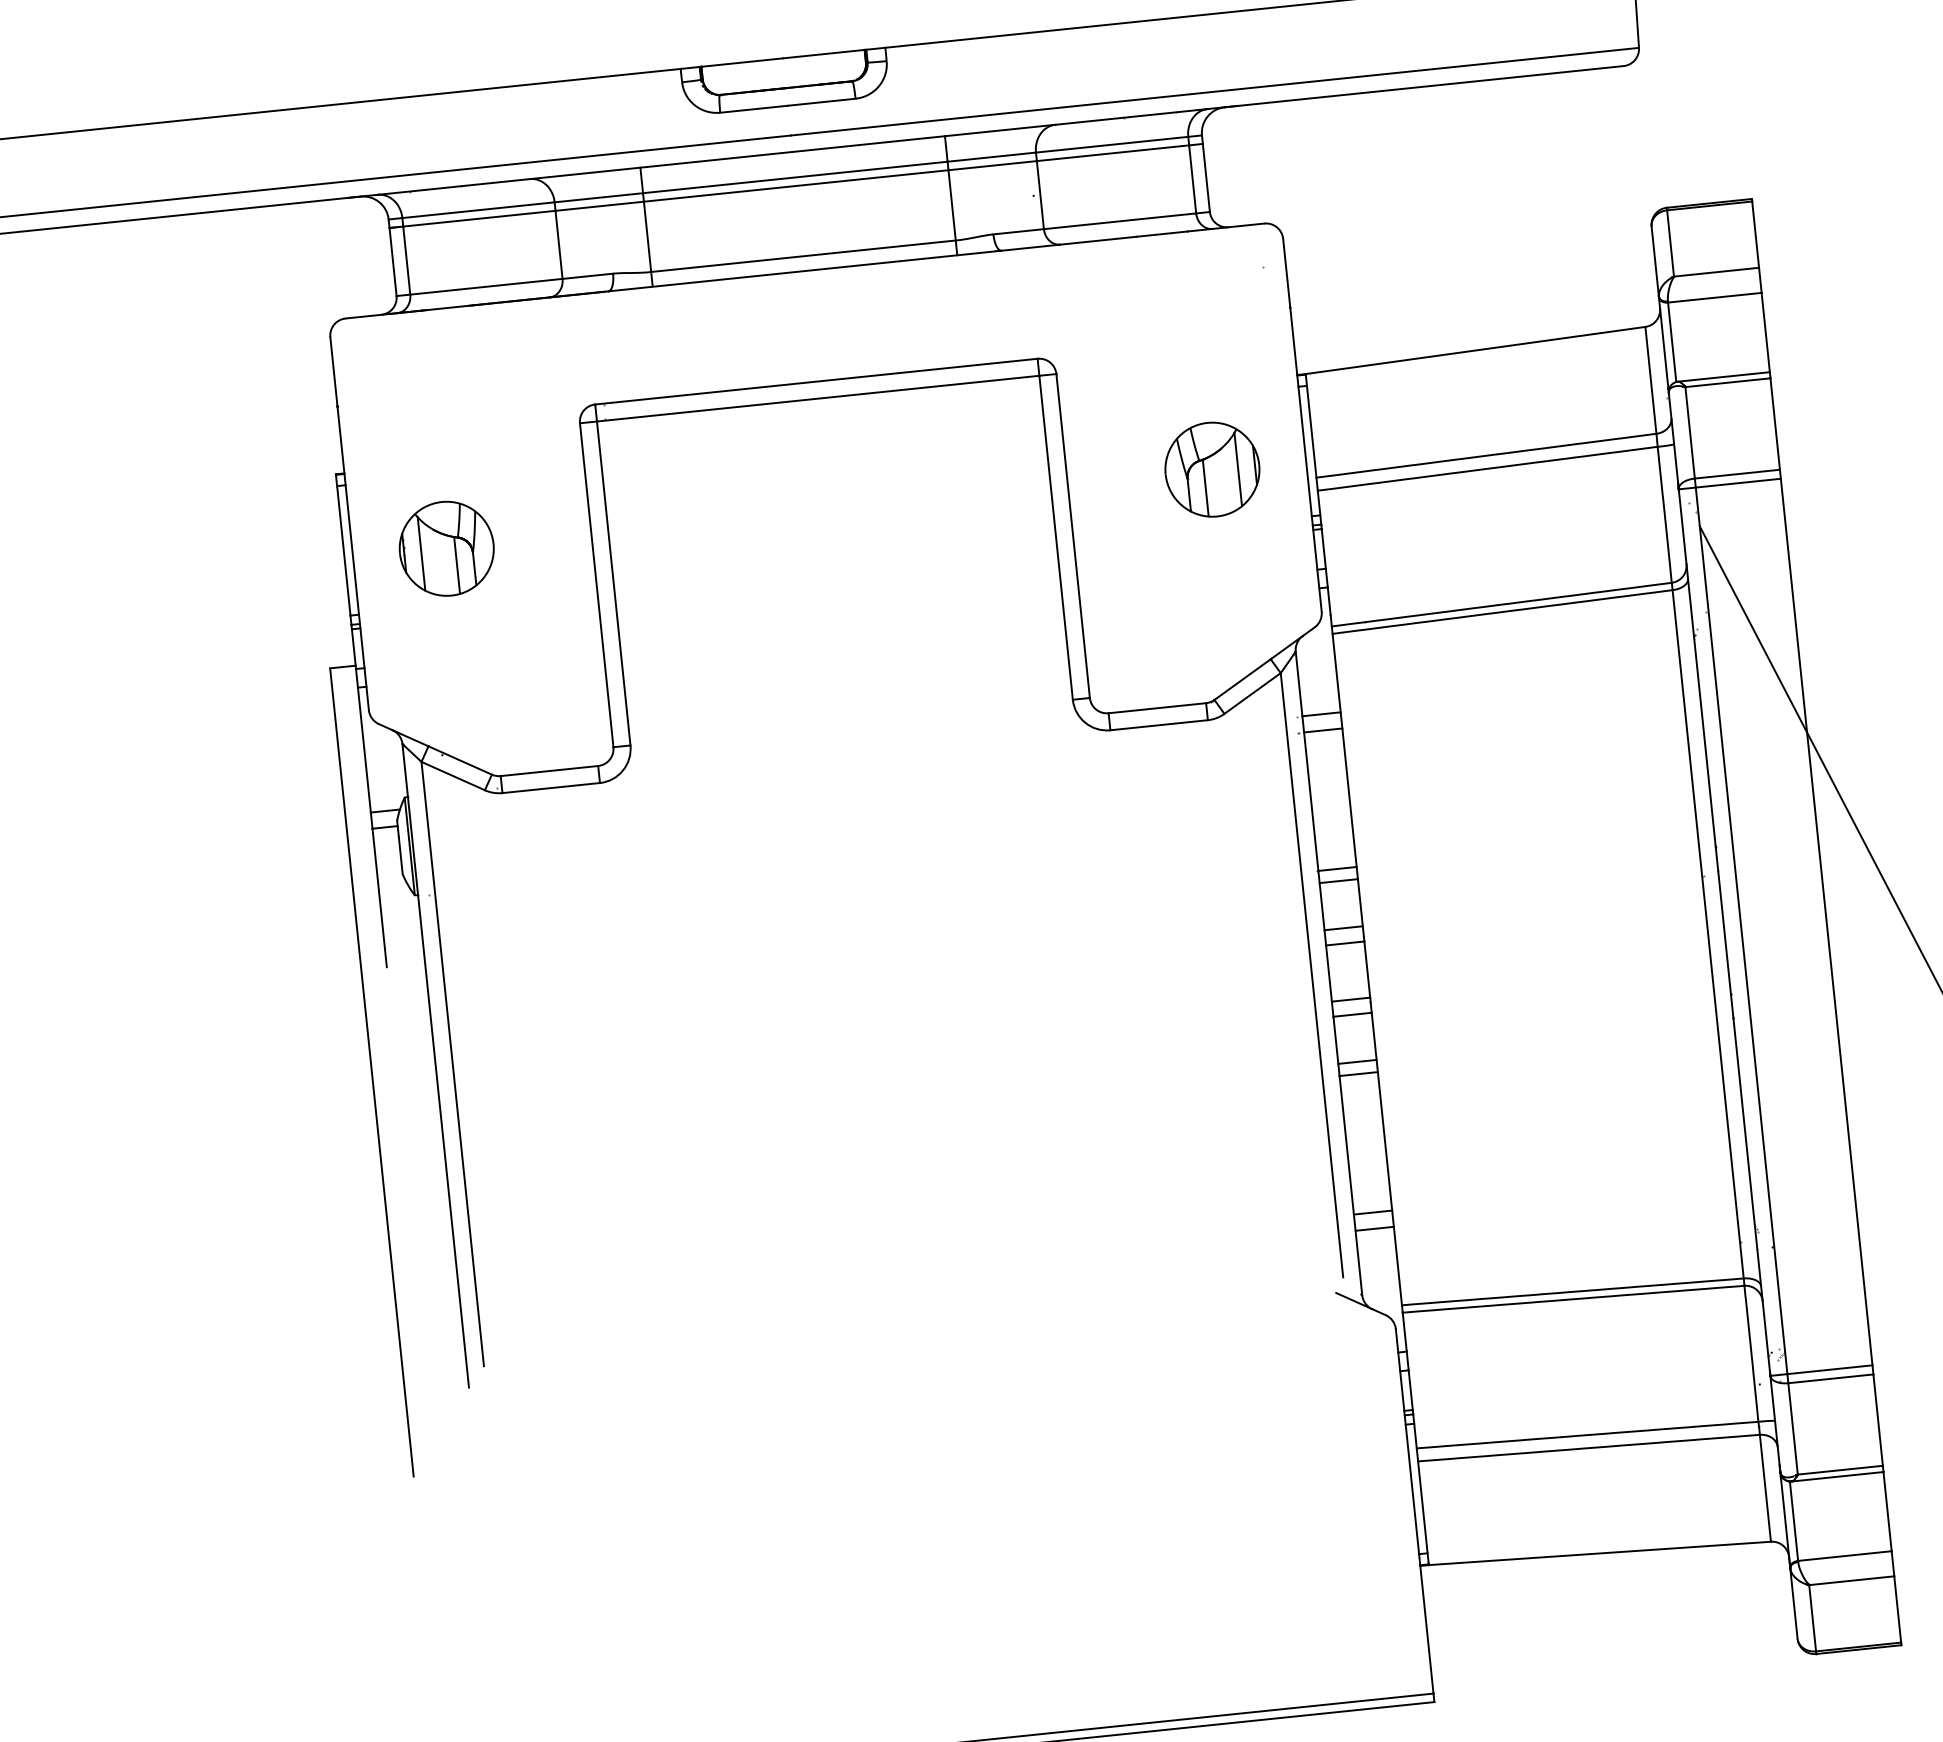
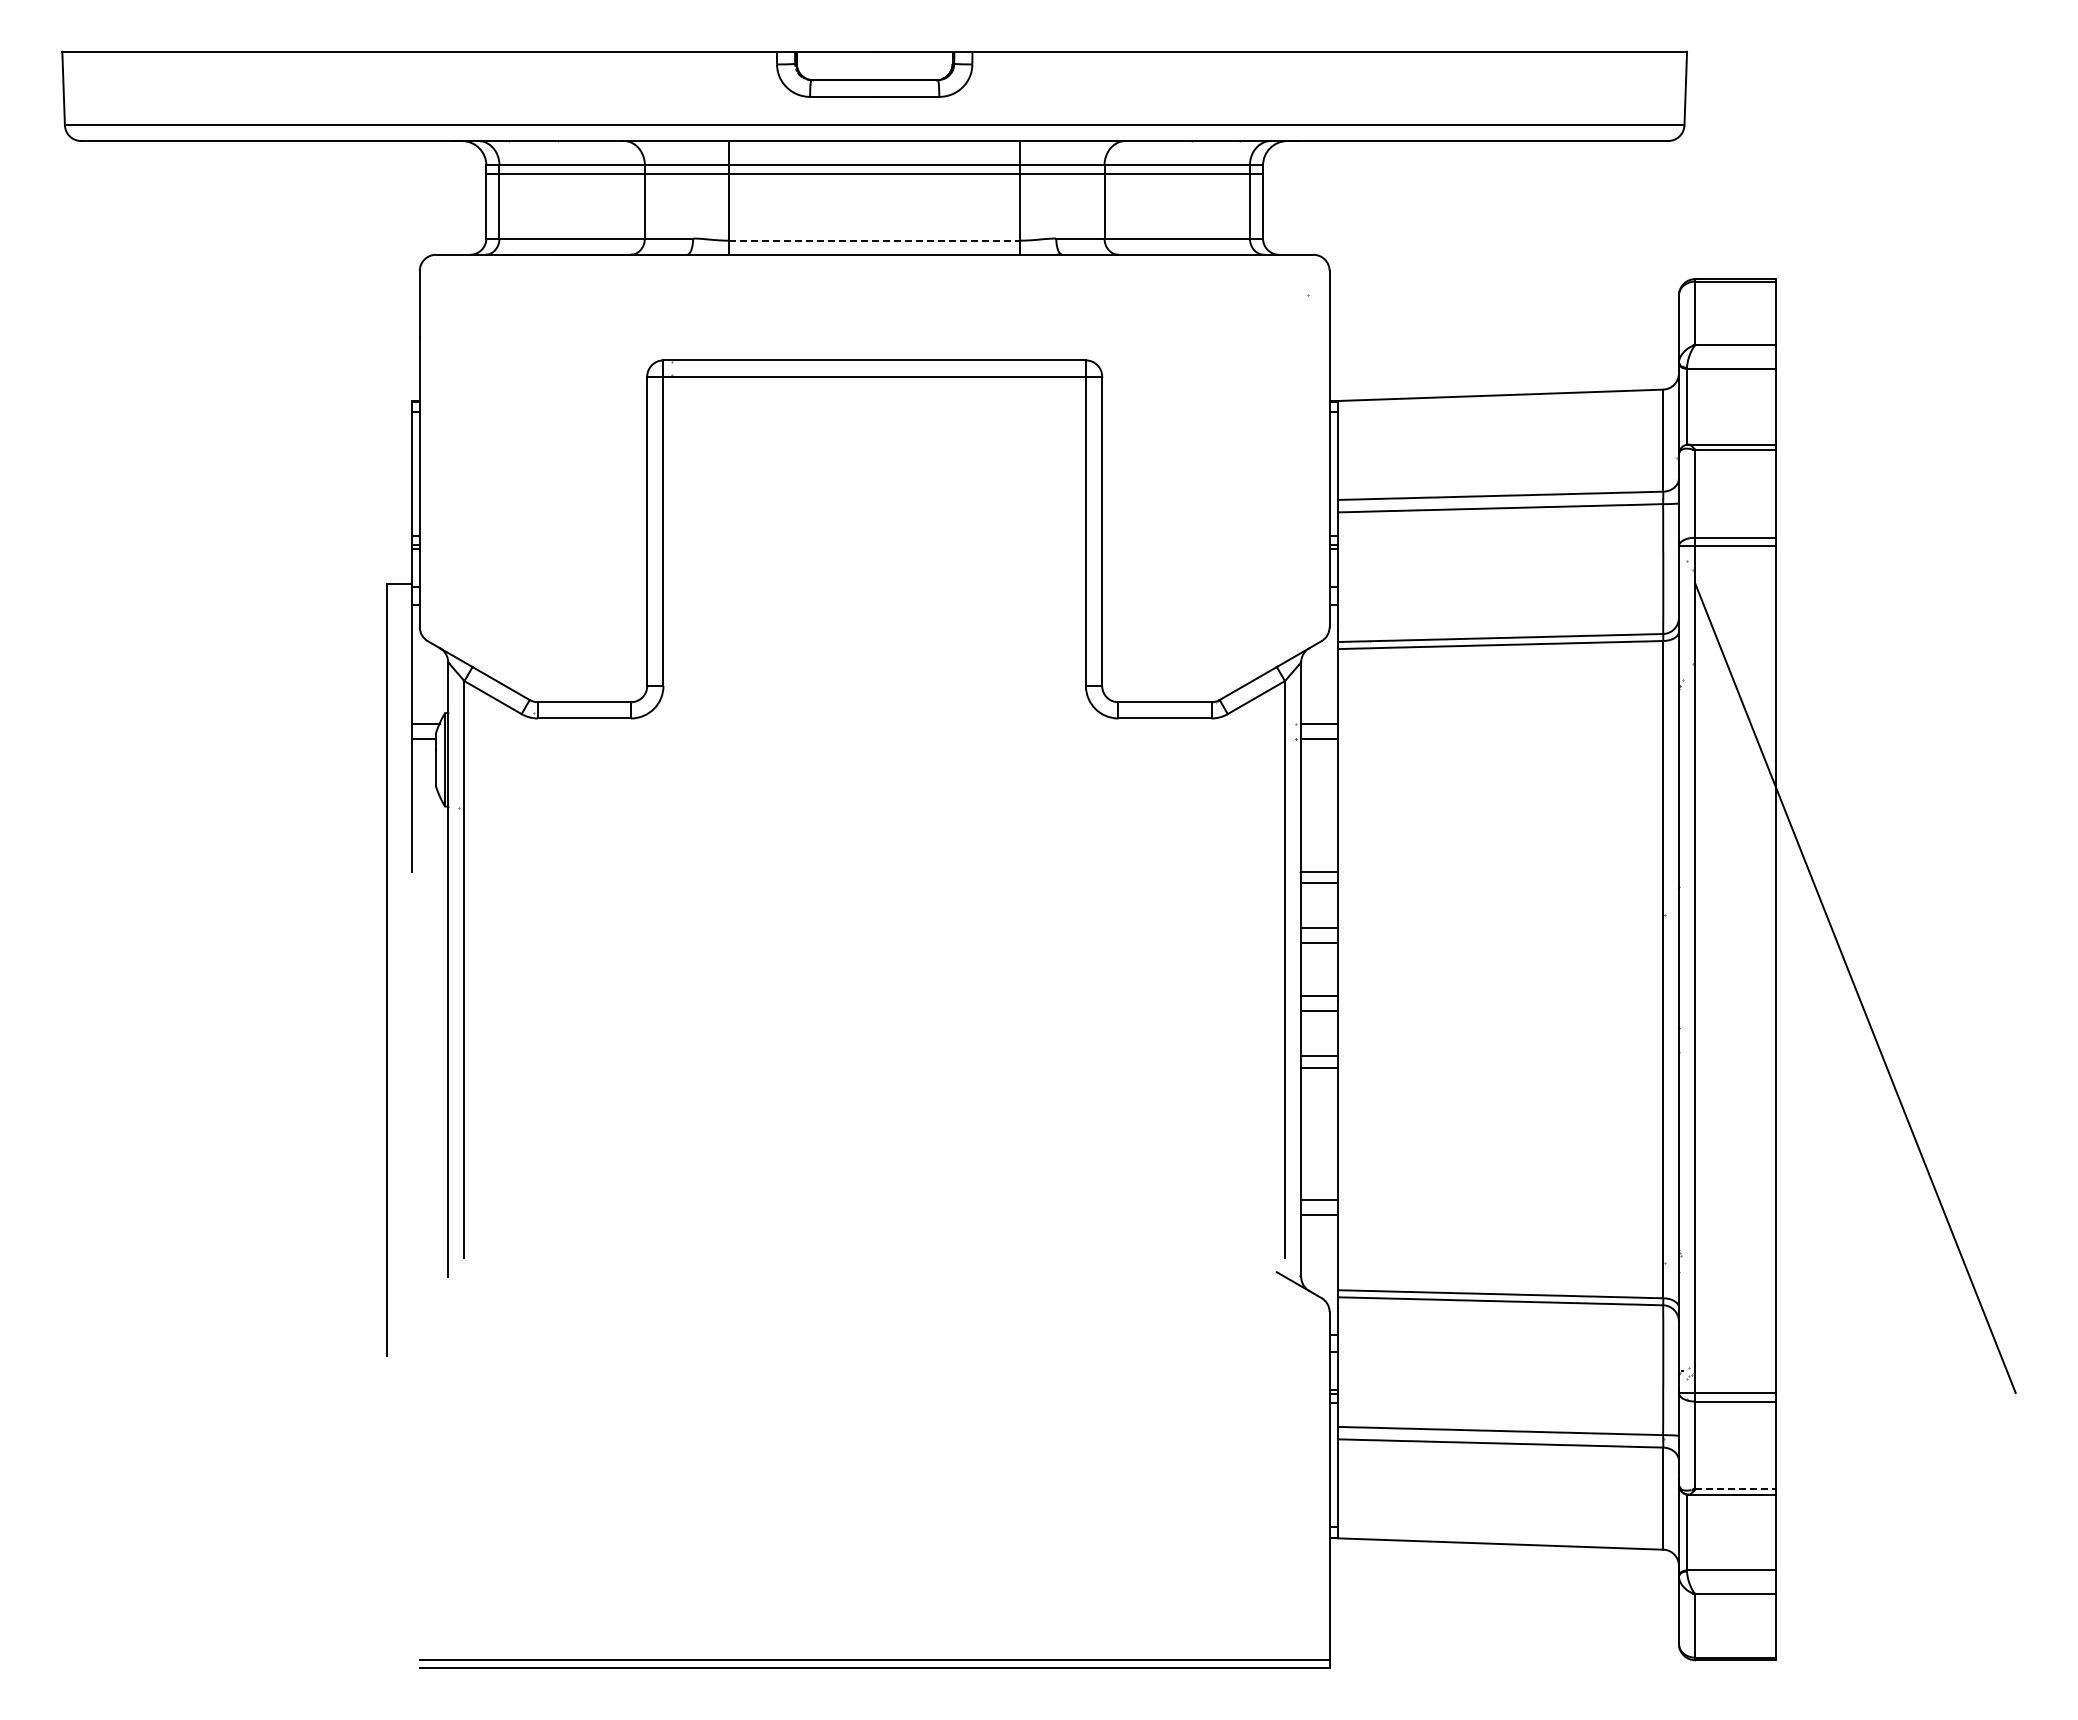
line: (804, 255) -> (875, 240), solid -> dashed
part: (1211, 468) -> (1239, 481), removed
part: (446, 548) -> (508, 481), removed
line: (1839, 1469) -> (1735, 1488), solid -> dashed

